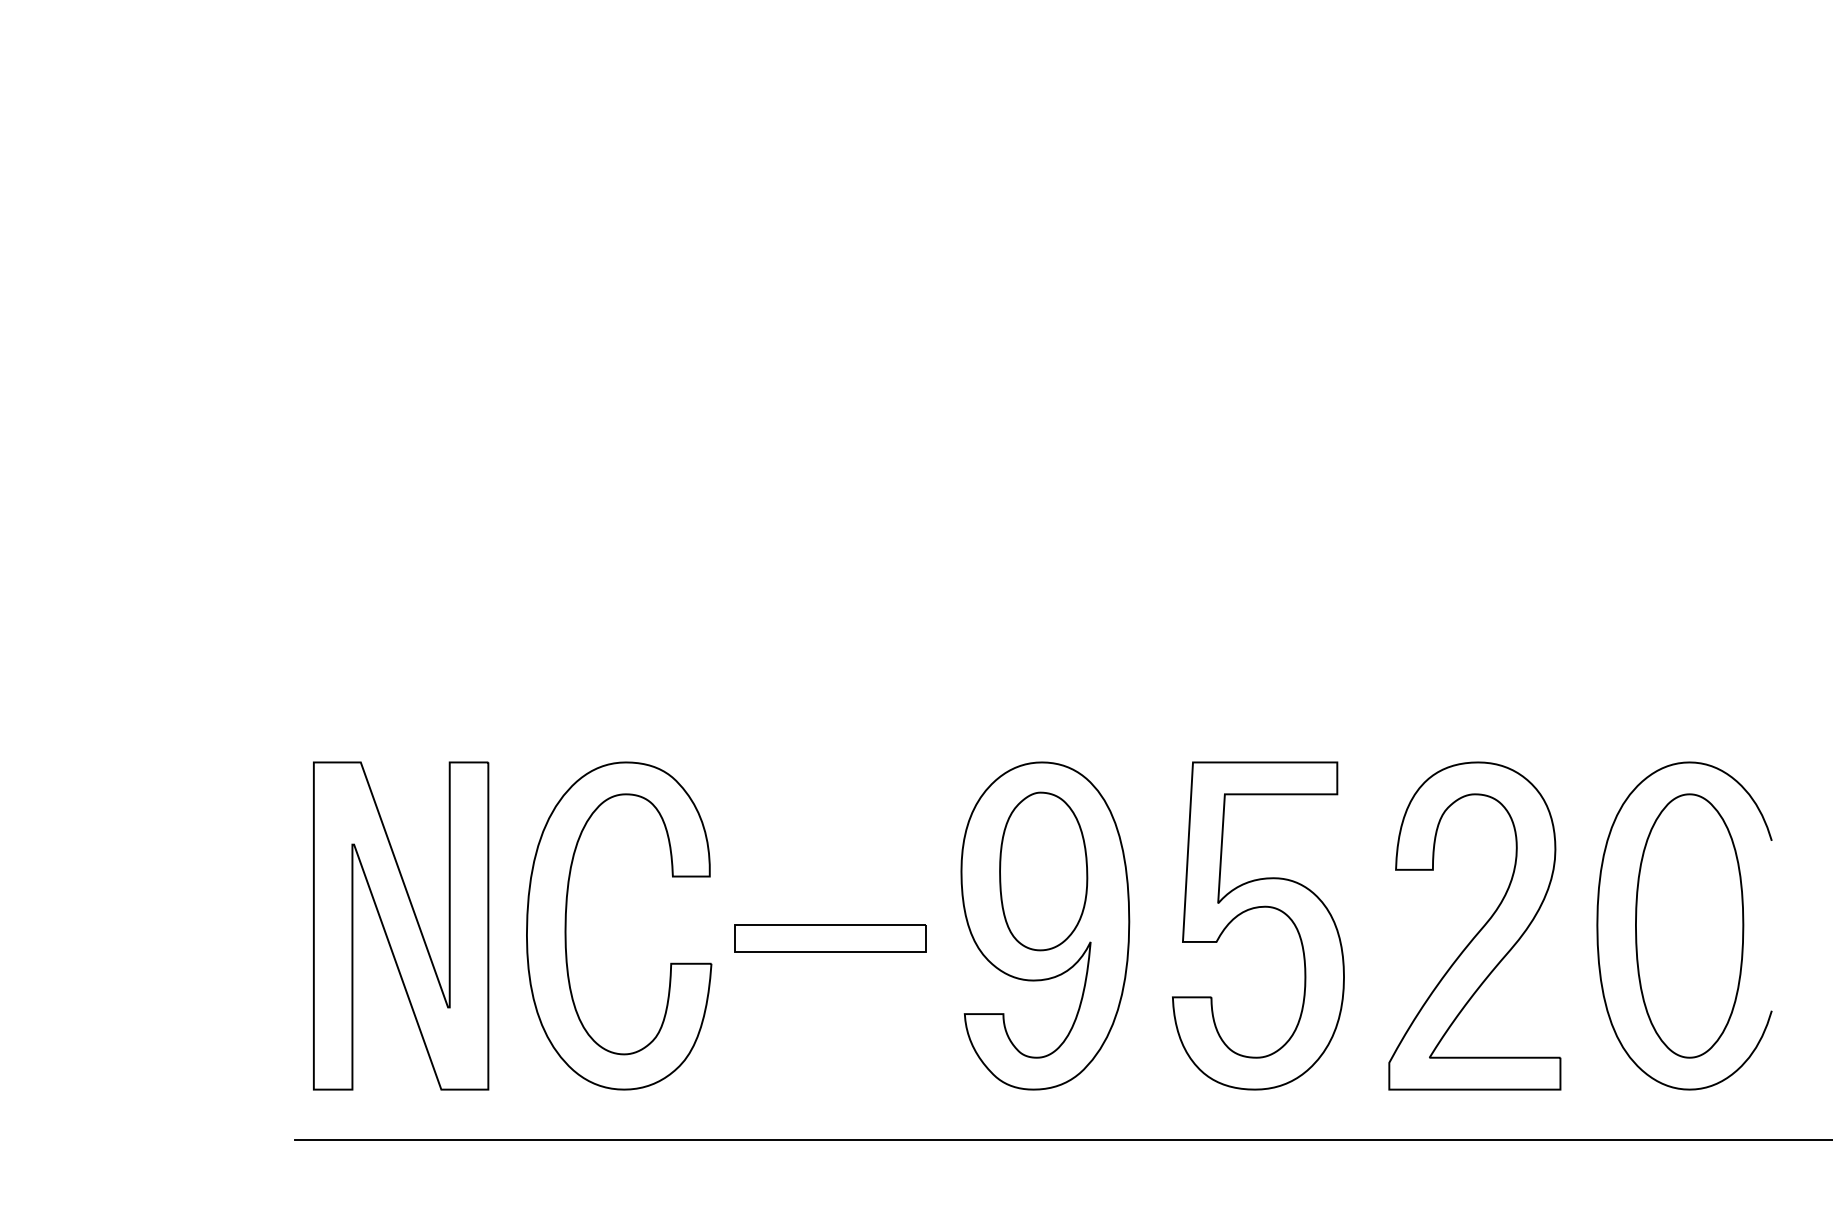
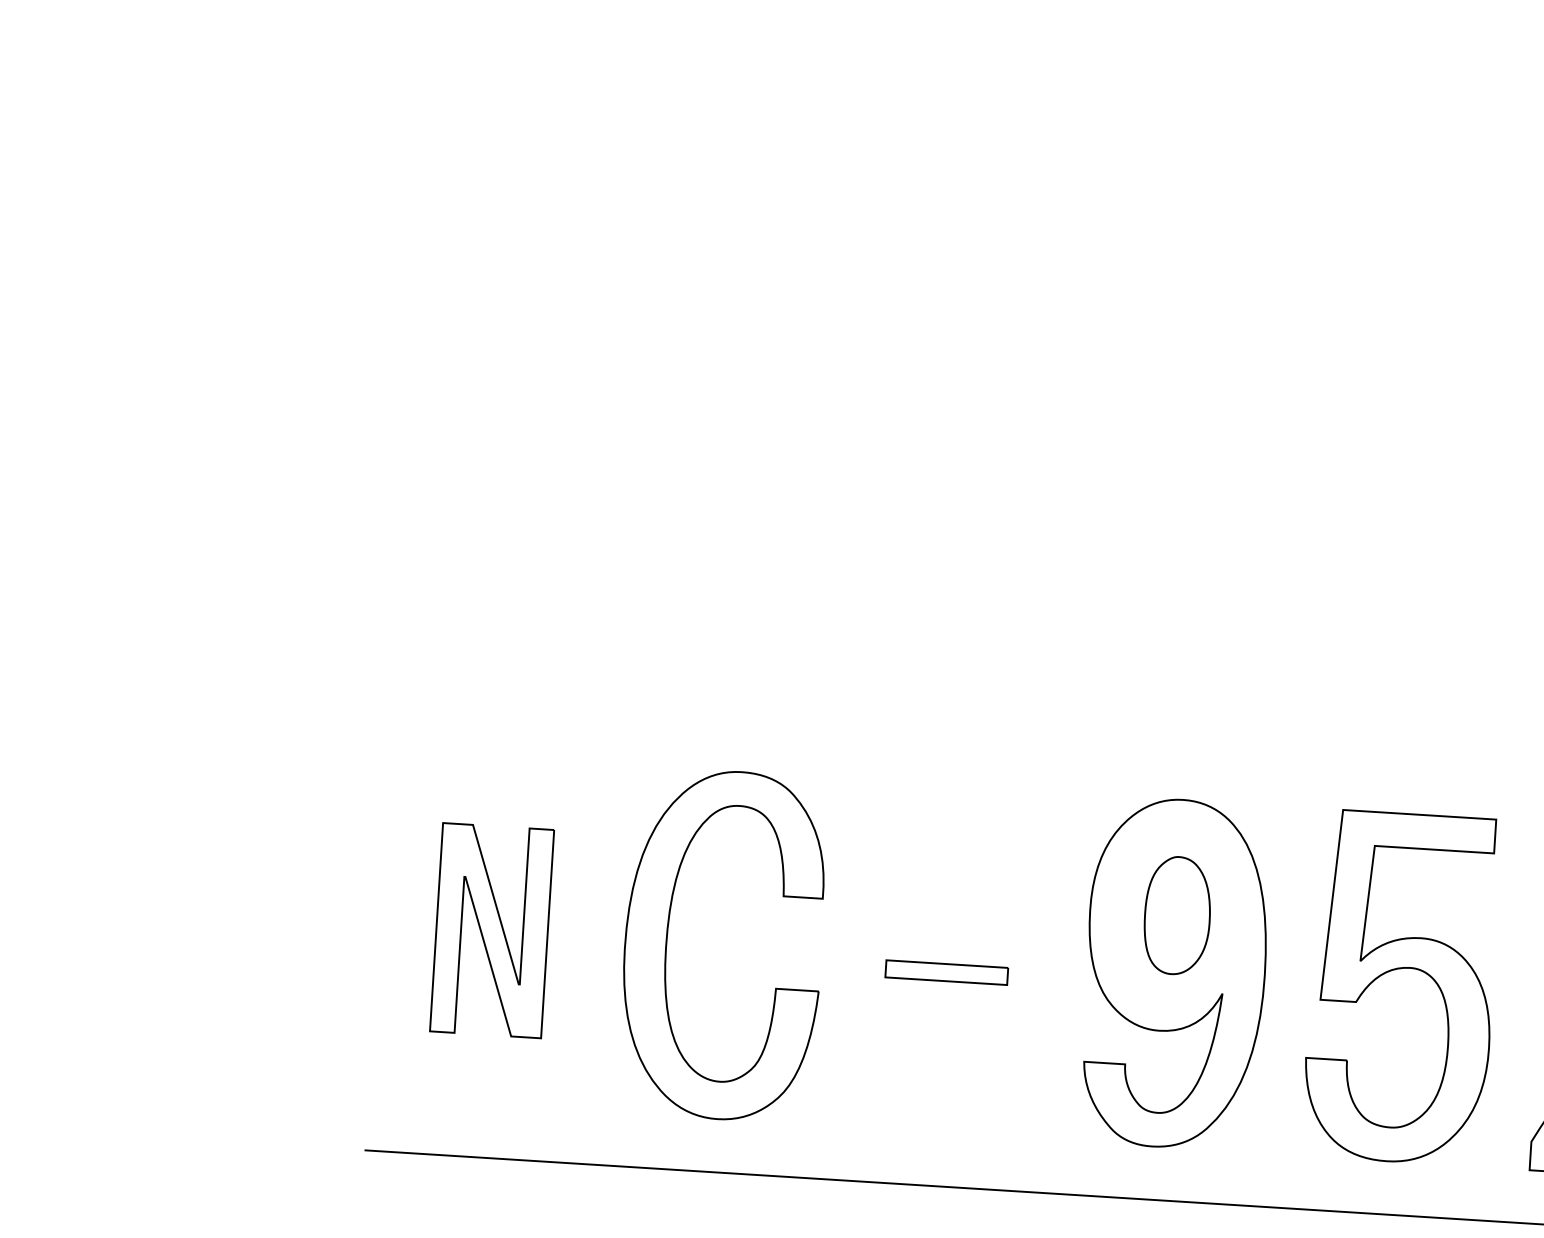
part: (1043, 871) -> (1177, 915), size x0.7
part: (401, 925) -> (492, 930), size x0.6
part: (830, 938) -> (946, 972), size x0.6

